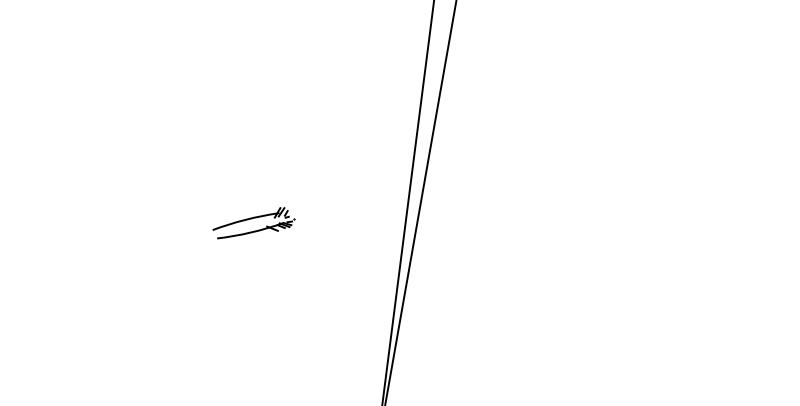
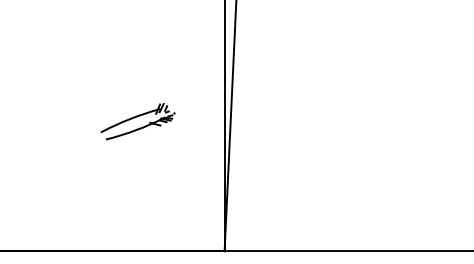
part: (254, 223) -> (138, 121), size x1.6

